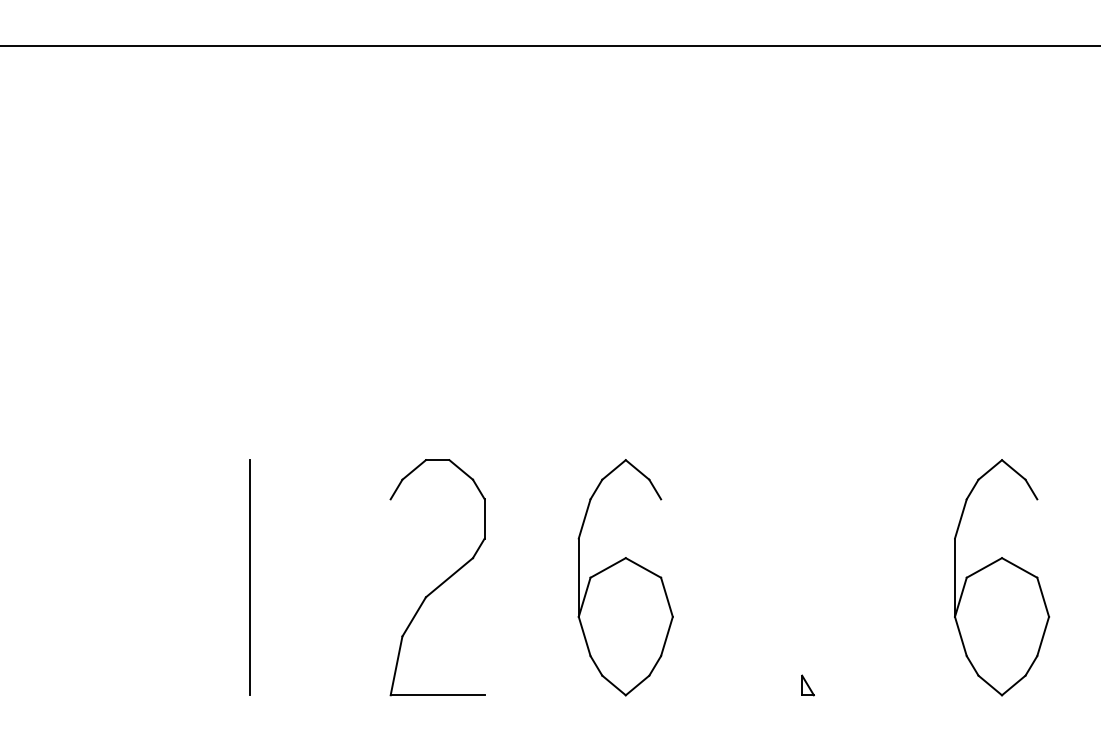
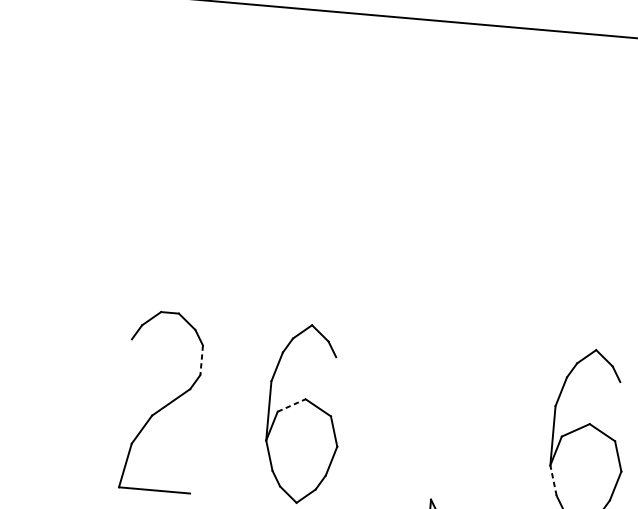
line: (484, 518) -> (201, 359), solid -> dashed
line: (608, 567) -> (291, 405), solid -> dashed
line: (249, 577) -> (20, 389), removed
line: (960, 636) -> (553, 480), solid -> dashed

